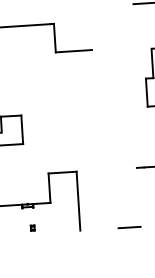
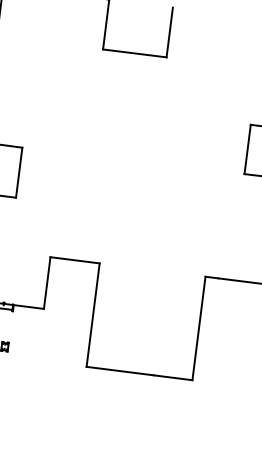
line: (90, 35) -> (168, 31), added
line: (138, 196) -> (198, 326), added
line: (99, 229) -> (120, 371), added

